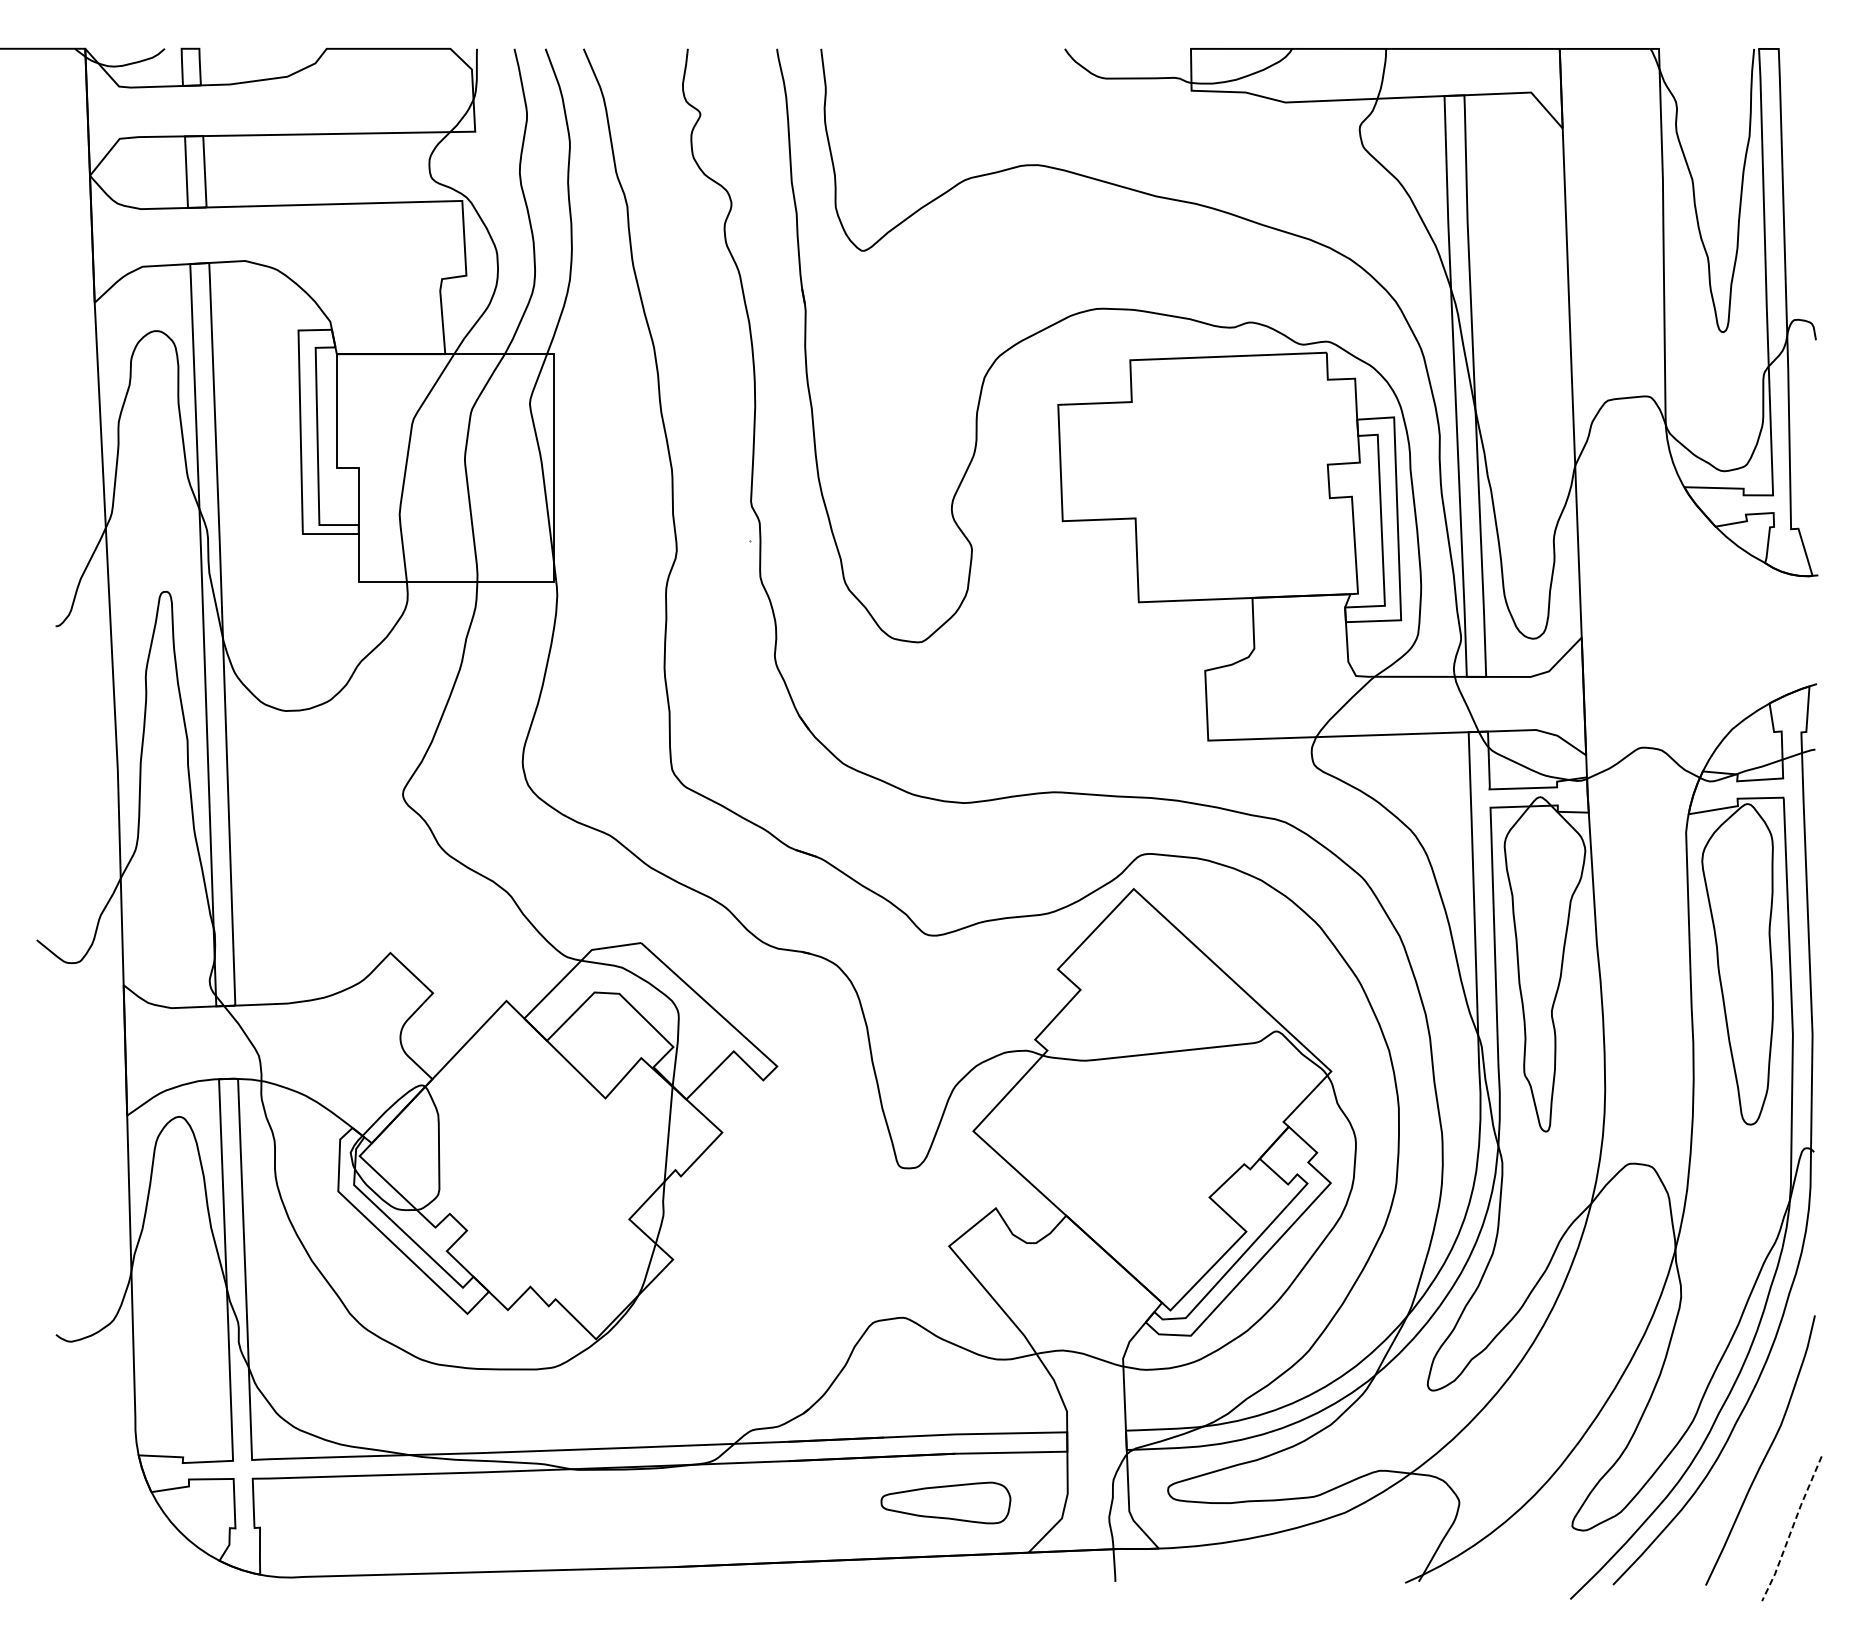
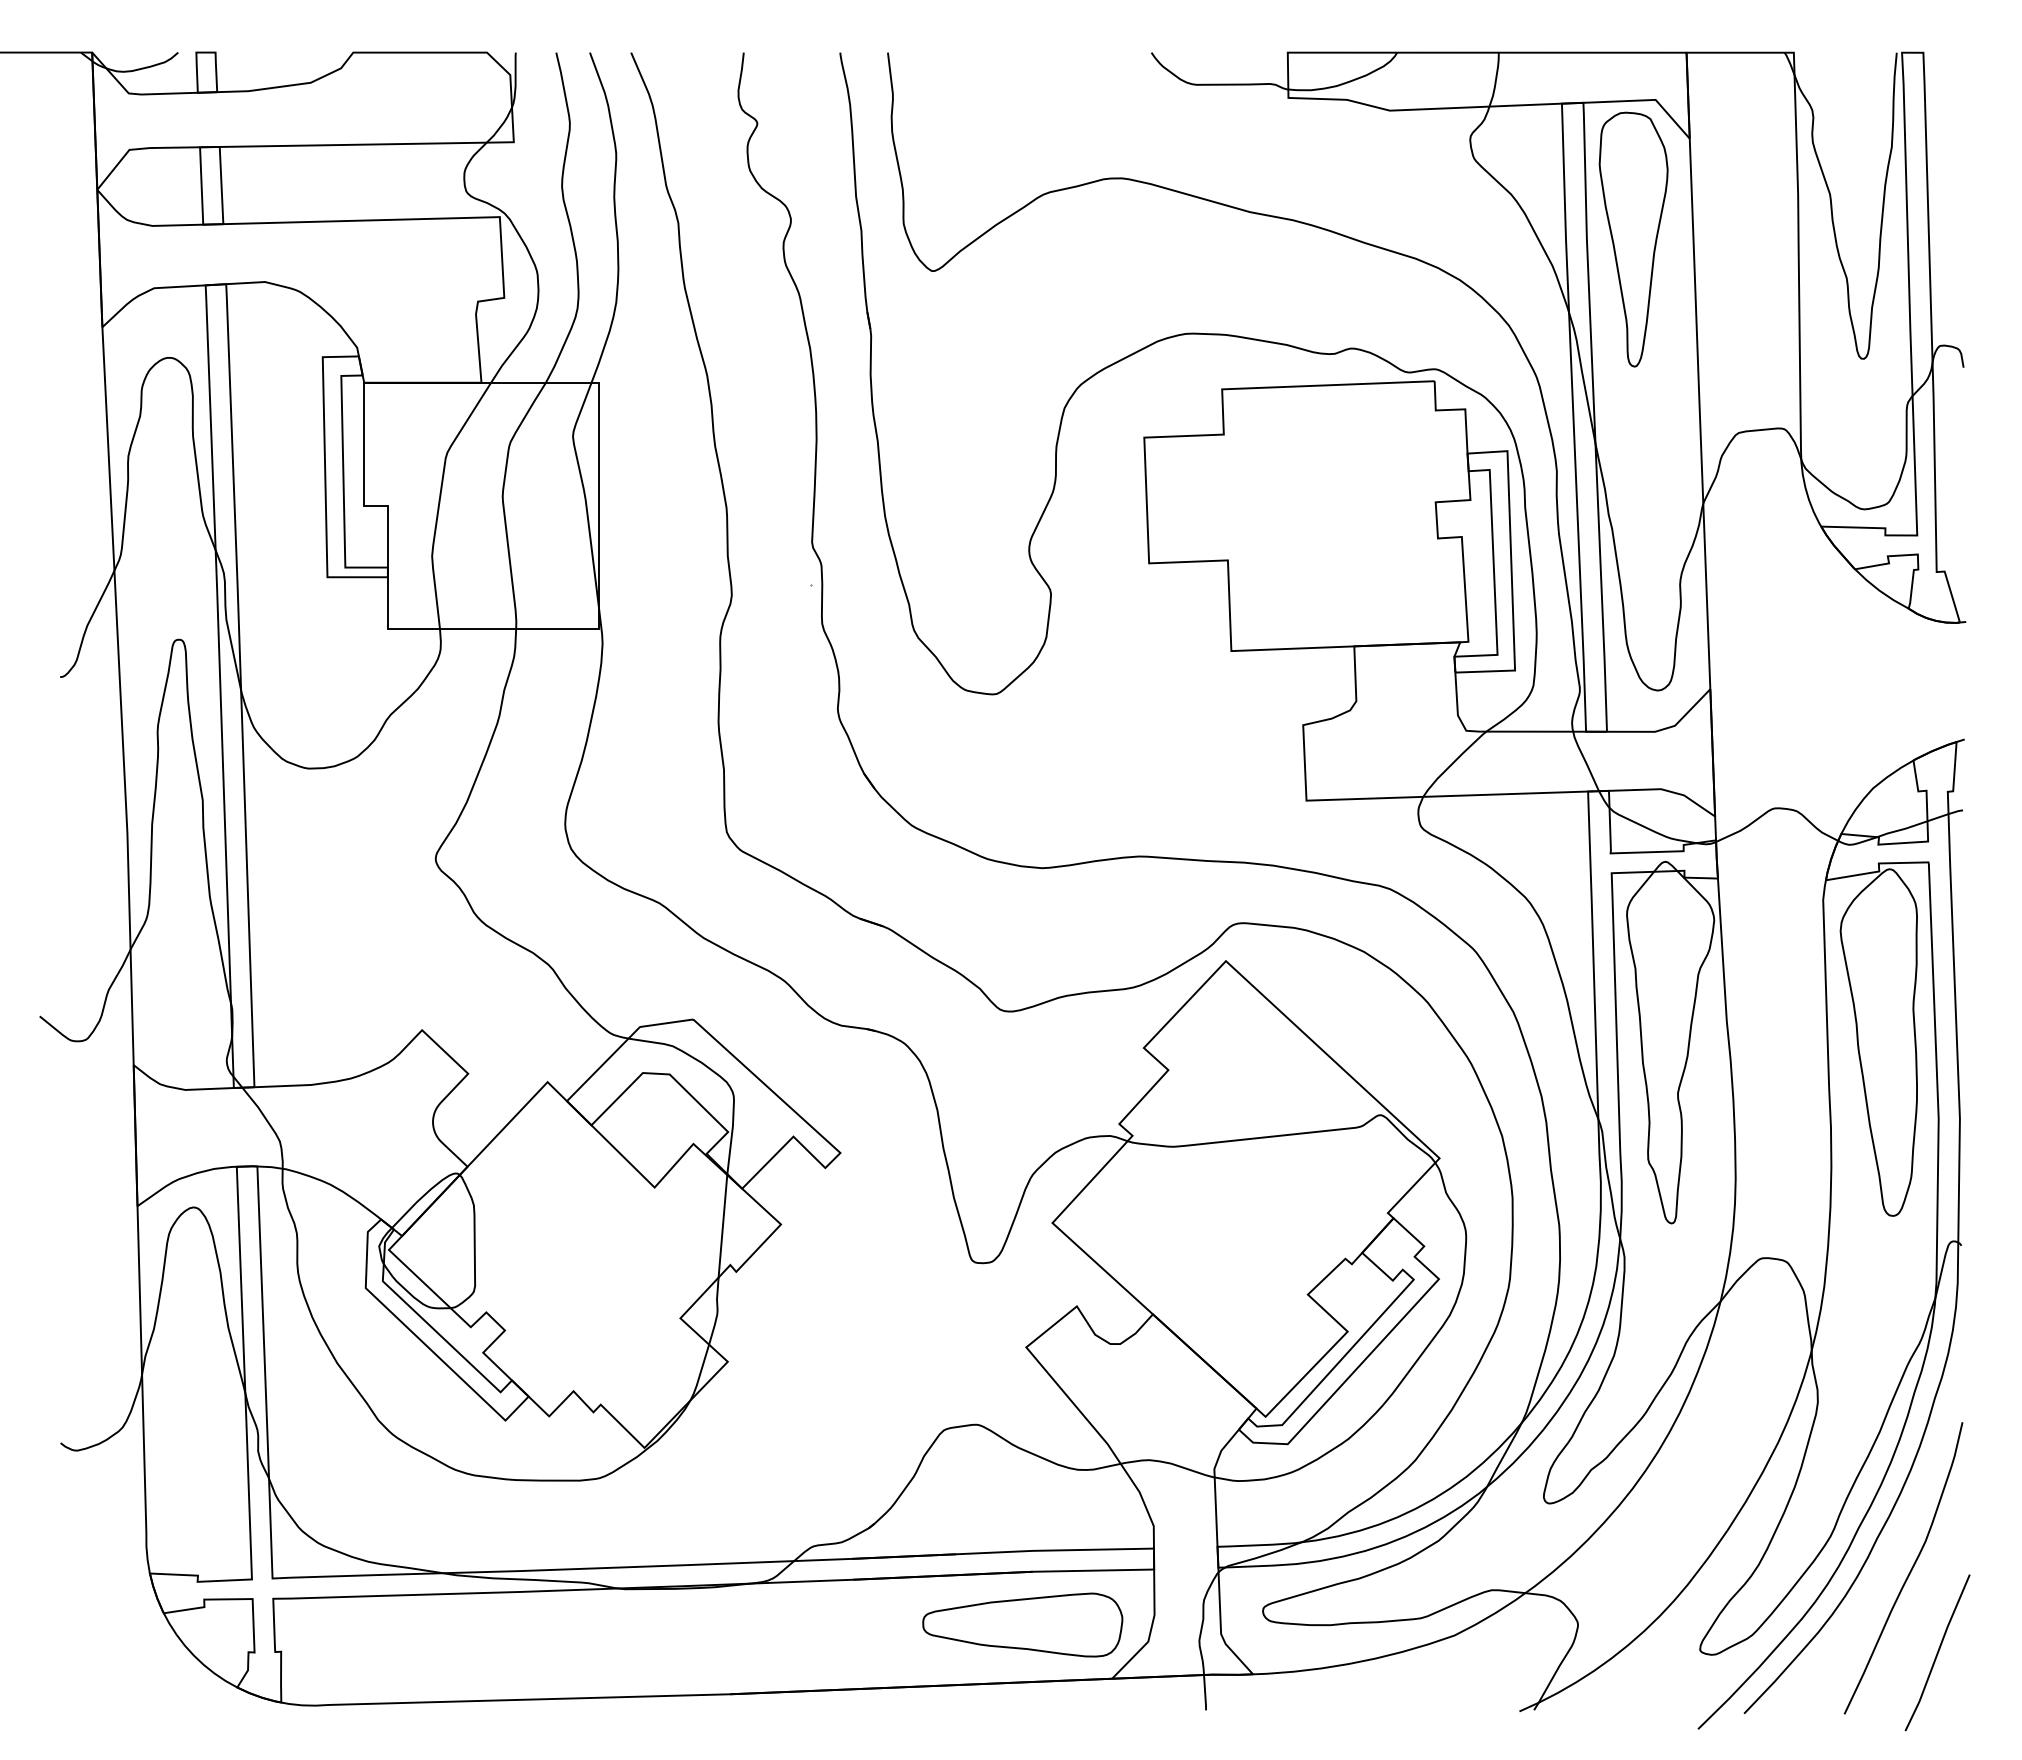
part: (1510, 221) -> (1633, 239), added
part: (945, 1502) -> (1022, 1624), size x1.43
line: (1791, 1529) -> (1937, 1653), dashed -> solid

